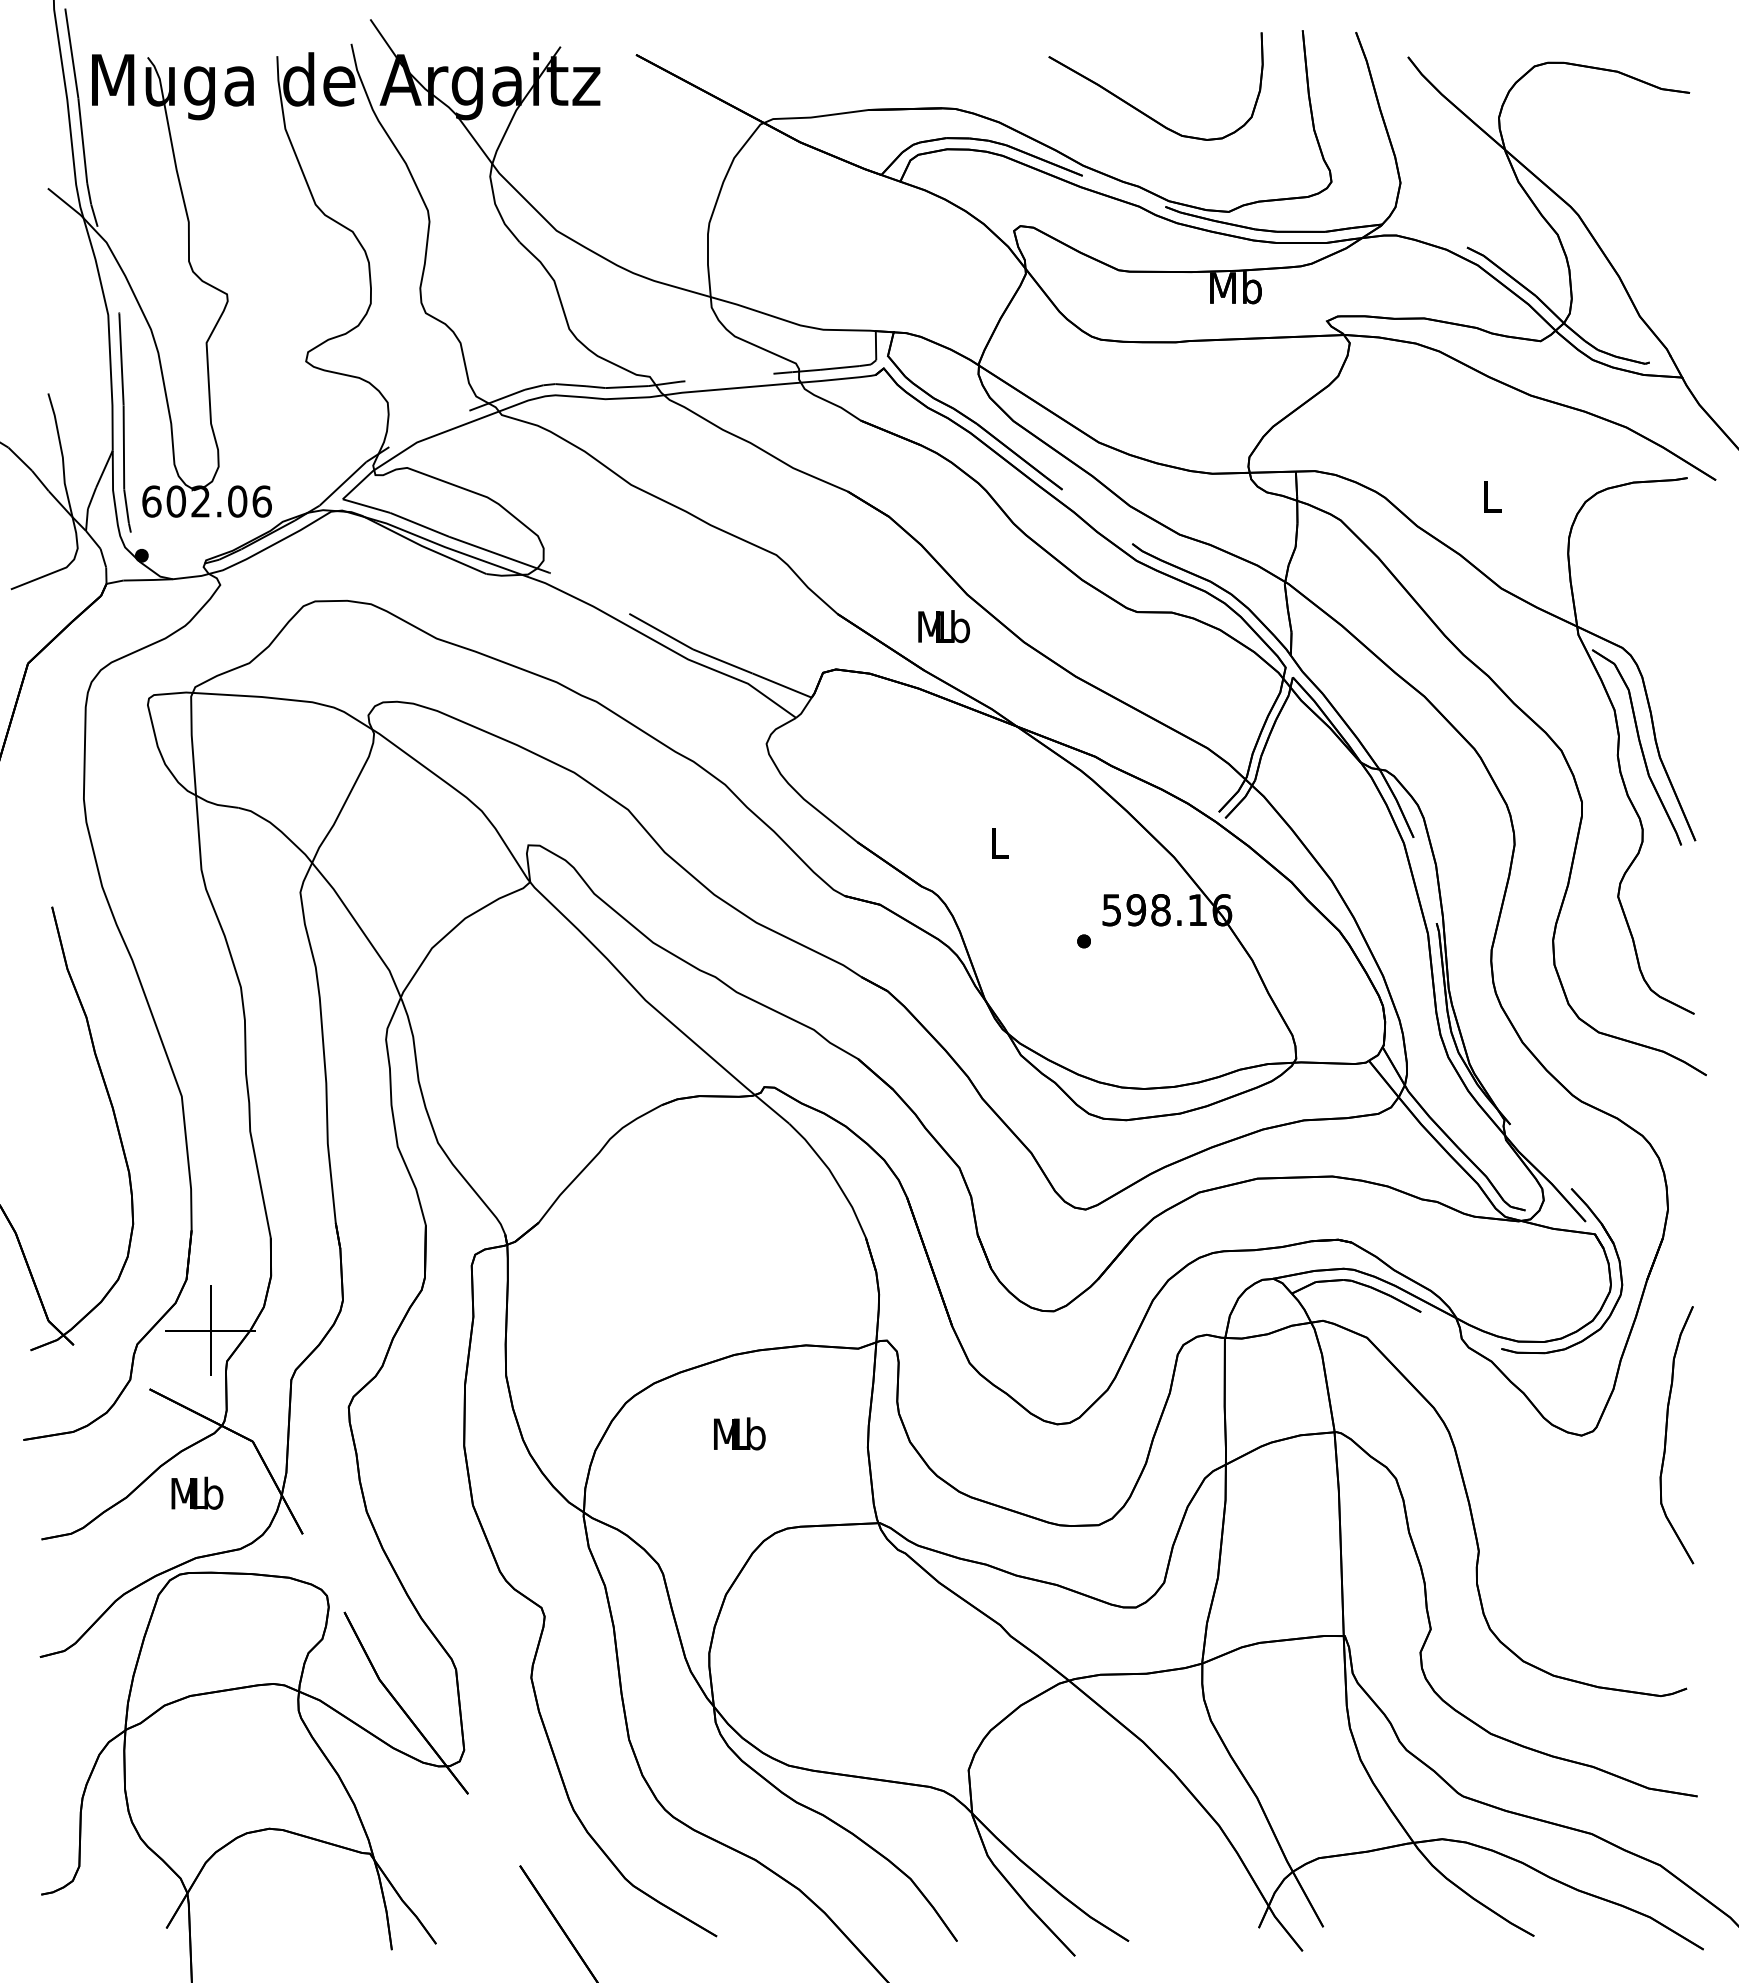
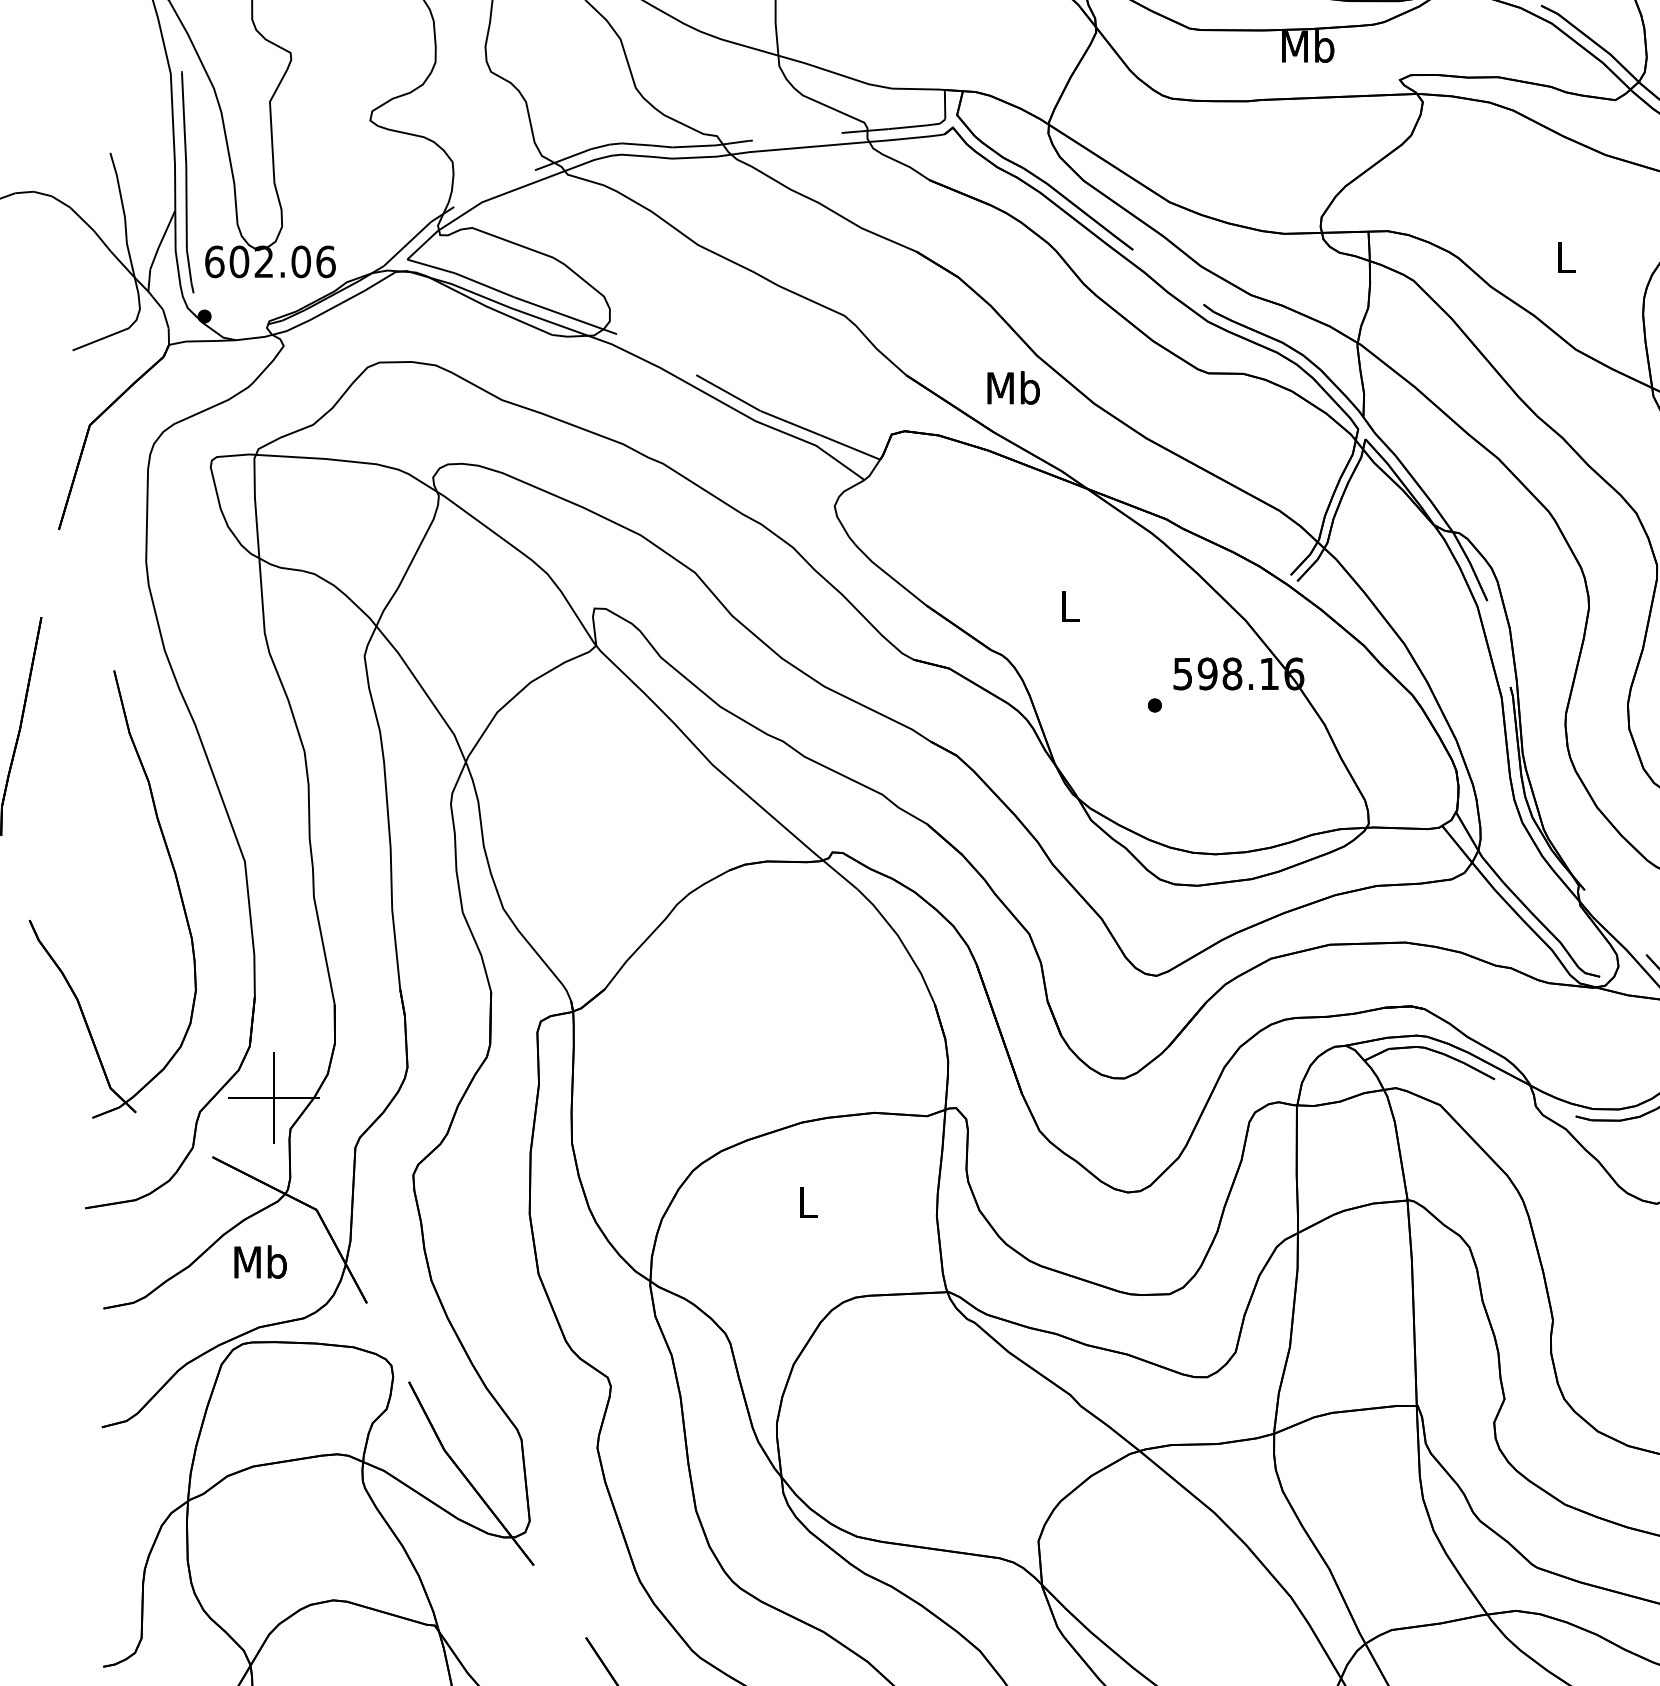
text: (943, 626) -> (1013, 387), L -> Mb
text: (739, 1433) -> (807, 1201), Mb -> L
text: (197, 1492) -> (260, 1261), L -> Mb

